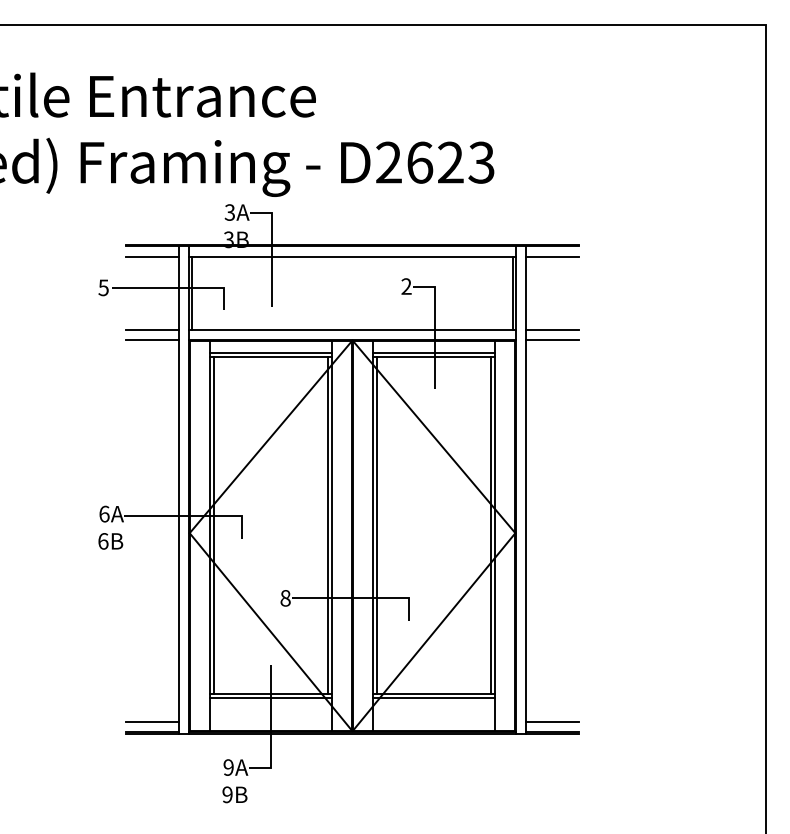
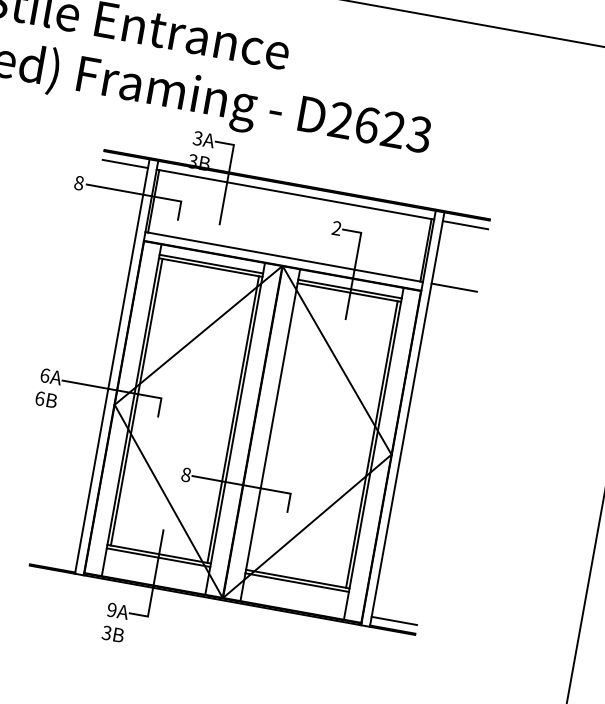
text: (103, 287) -> (79, 182), 5 -> 8
line: (152, 330) -> (114, 226), removed
line: (152, 340) -> (112, 235), removed
line: (552, 340) -> (452, 296), removed
line: (377, 525) -> (275, 427), removed
line: (152, 722) -> (54, 560), removed
text: (227, 794) -> (106, 632), 9B -> 3B

